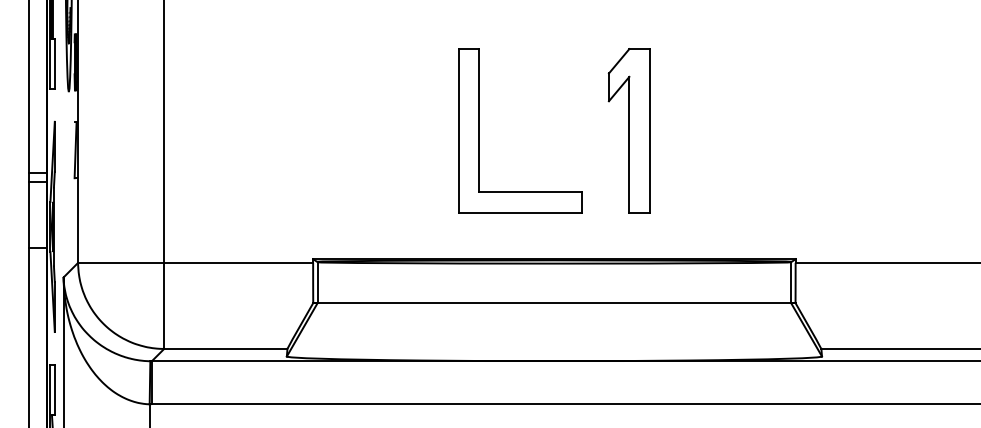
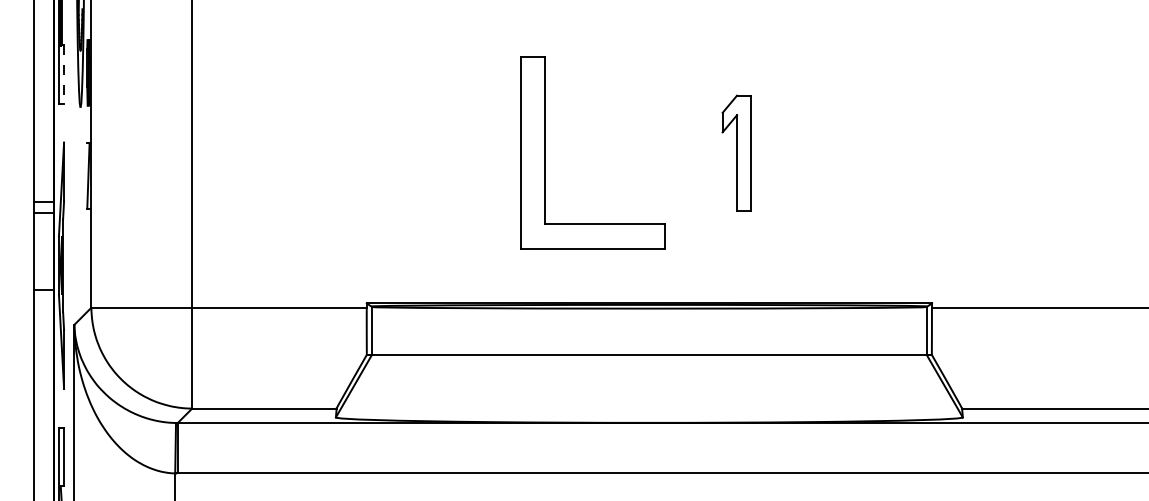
line: (54, 64) -> (63, 75), solid -> dashed
part: (479, 130) -> (545, 152), moved
part: (628, 130) -> (736, 152), size x0.6

